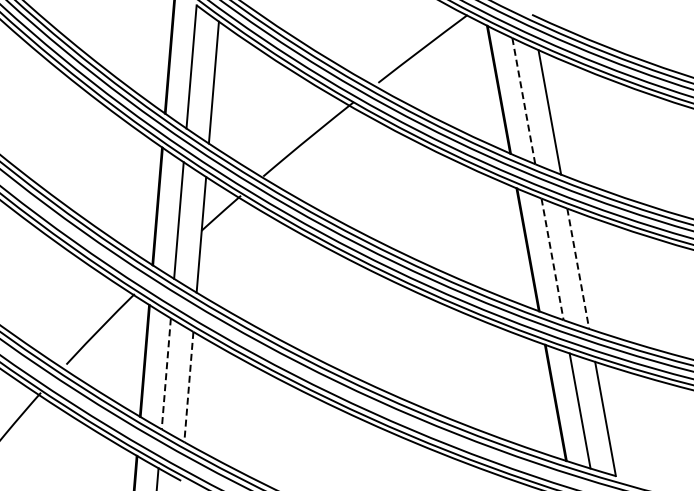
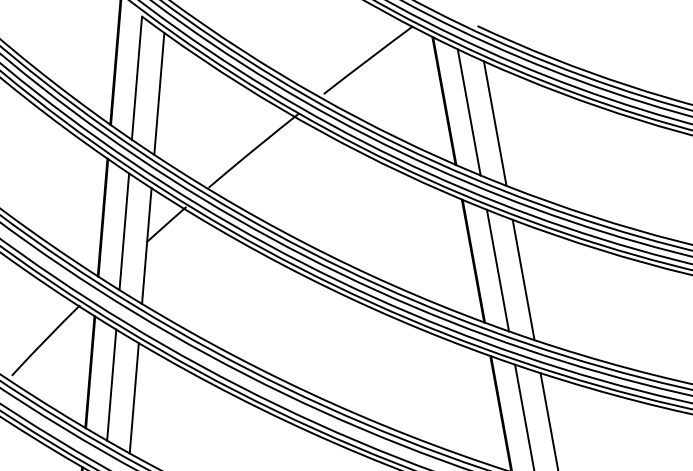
line: (523, 101) -> (468, 112), dashed -> solid
line: (552, 259) -> (497, 270), dashed -> solid
line: (578, 269) -> (523, 280), dashed -> solid
line: (166, 373) -> (111, 384), dashed -> solid
line: (188, 387) -> (133, 398), dashed -> solid

